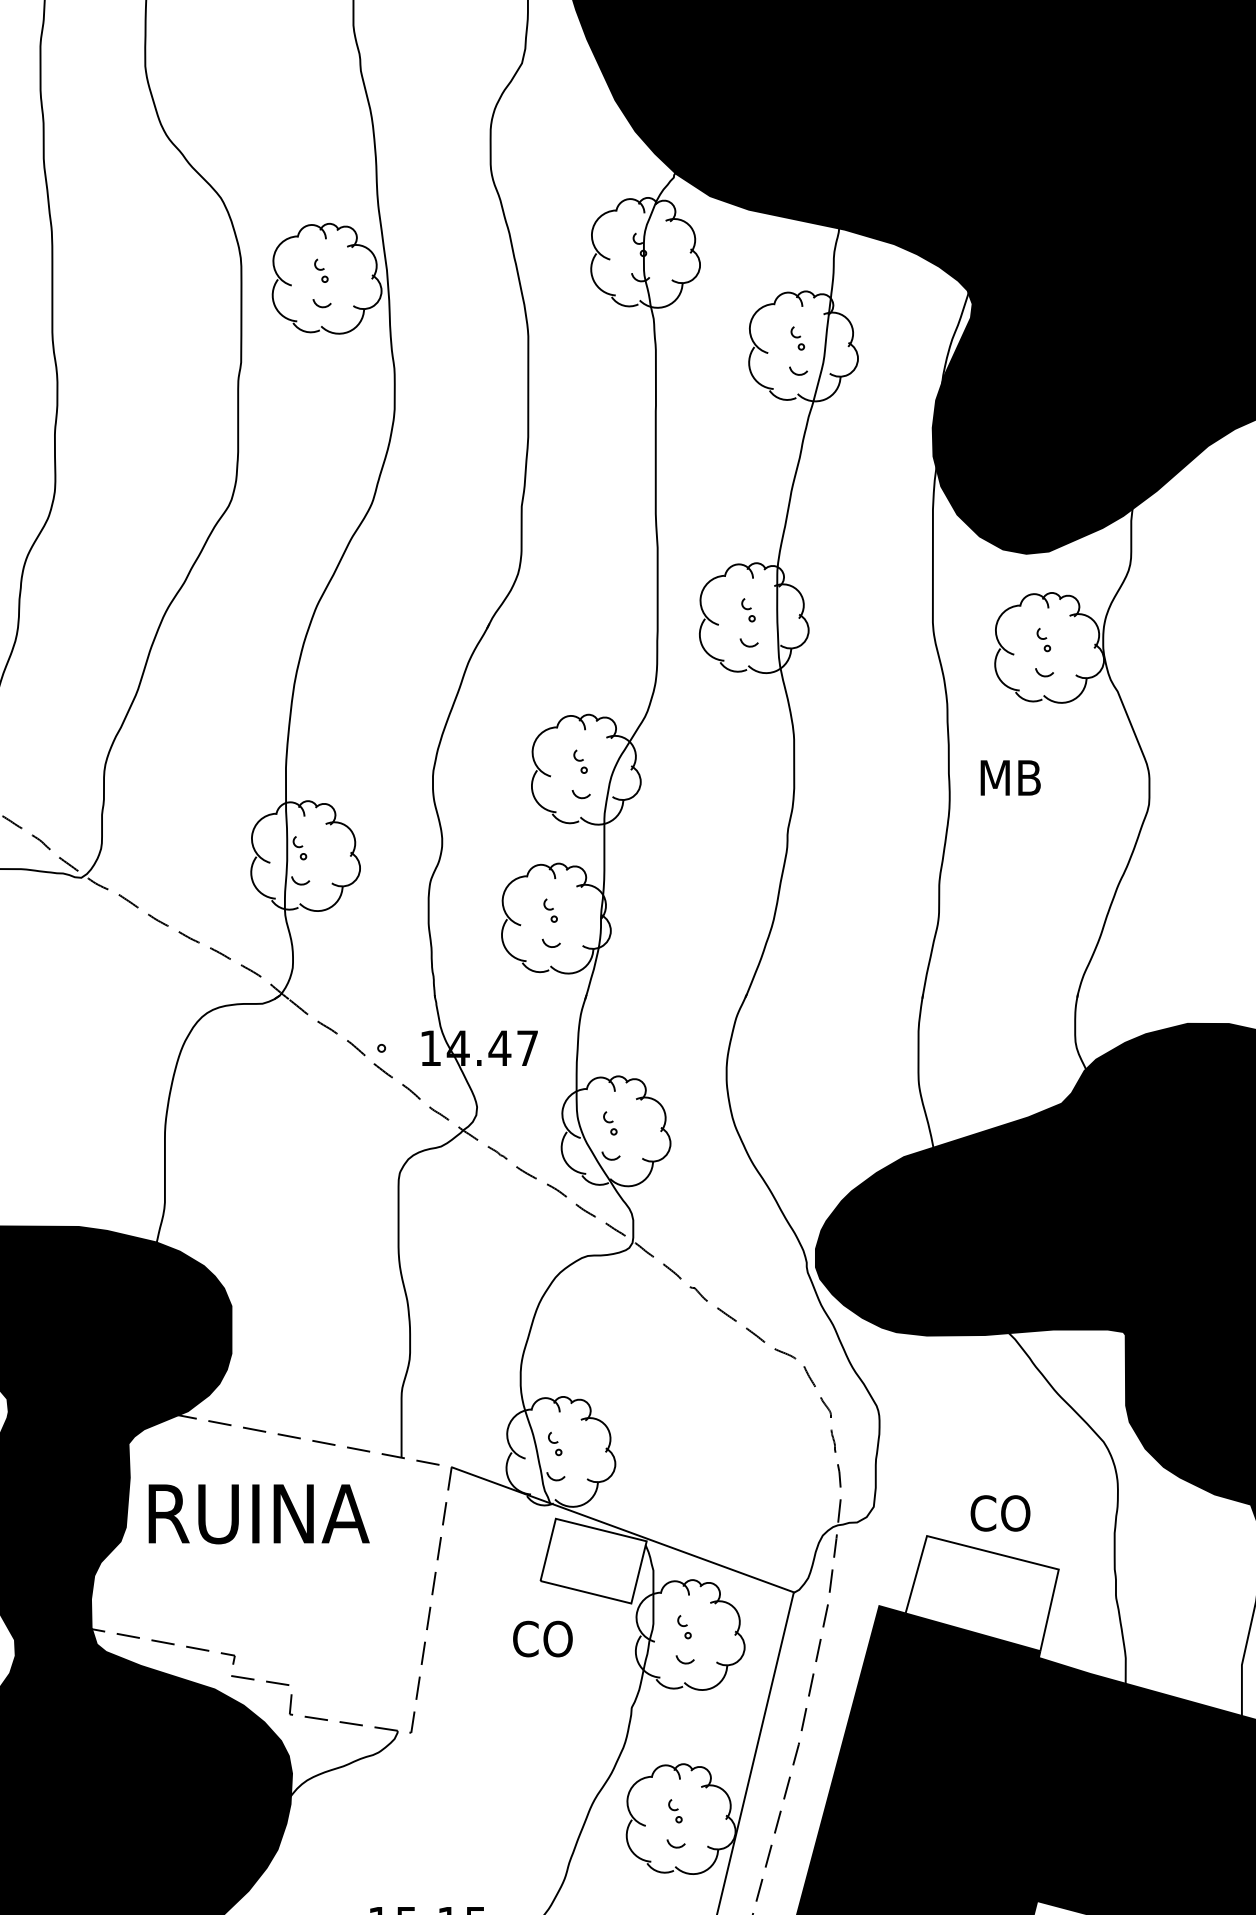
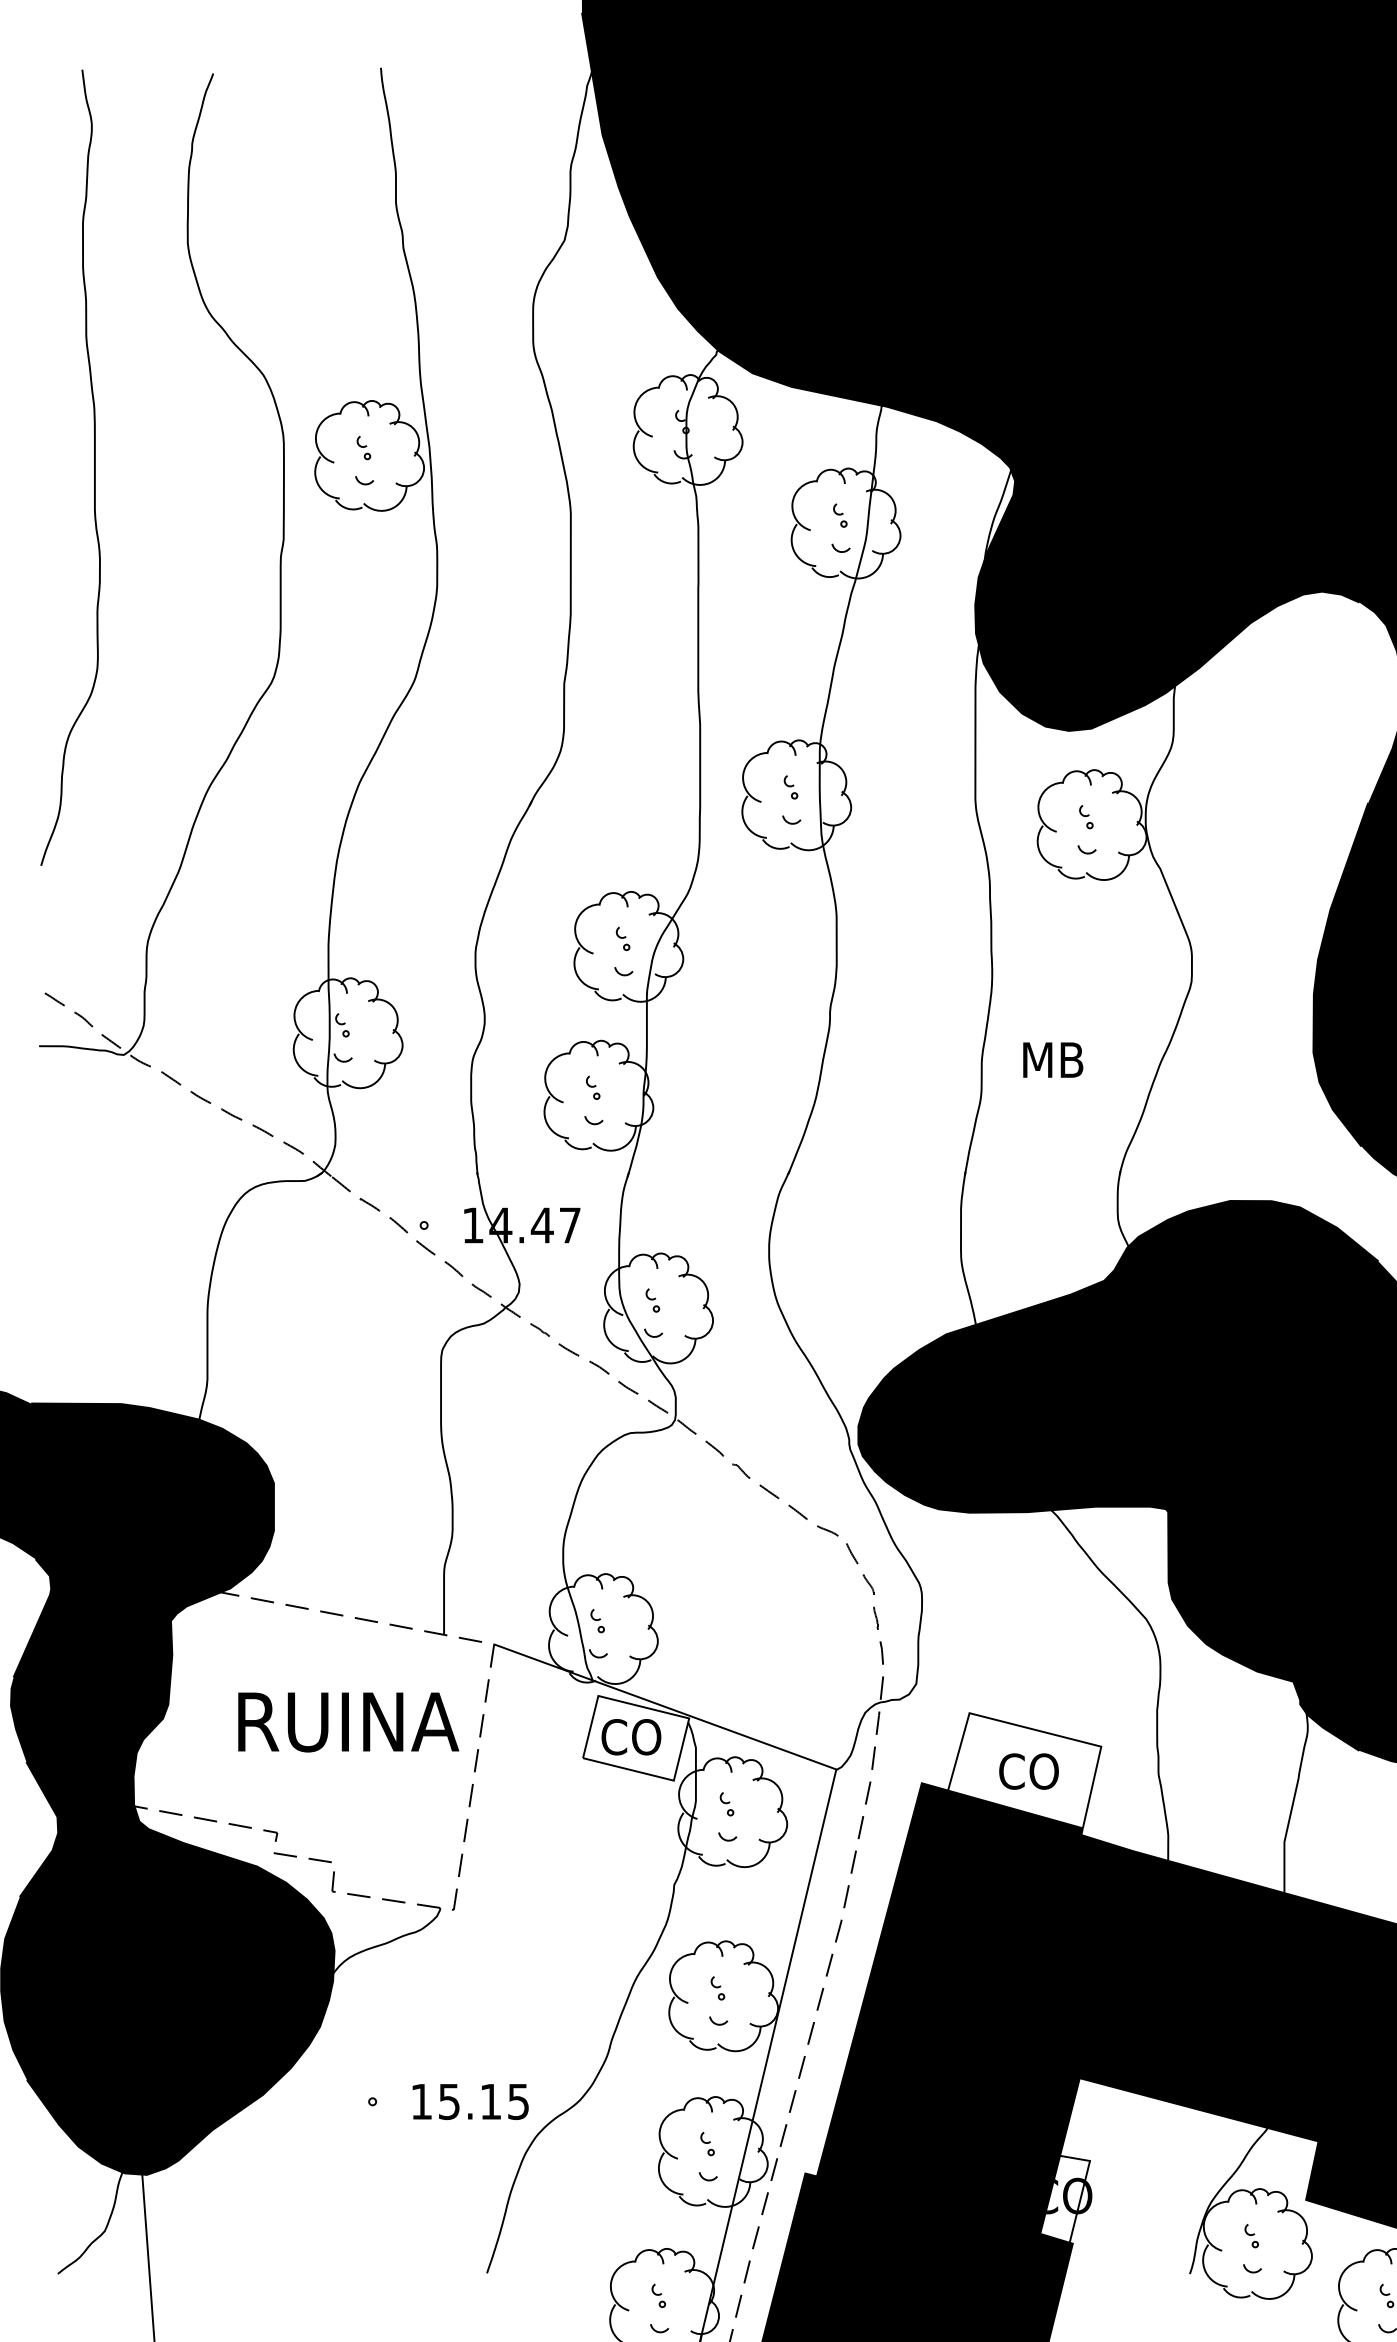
text: (1010, 777) -> (1053, 1059), moved
text: (999, 1513) -> (1028, 1771), moved
text: (258, 1514) -> (348, 1722), moved
text: (542, 1639) -> (631, 1737), moved

